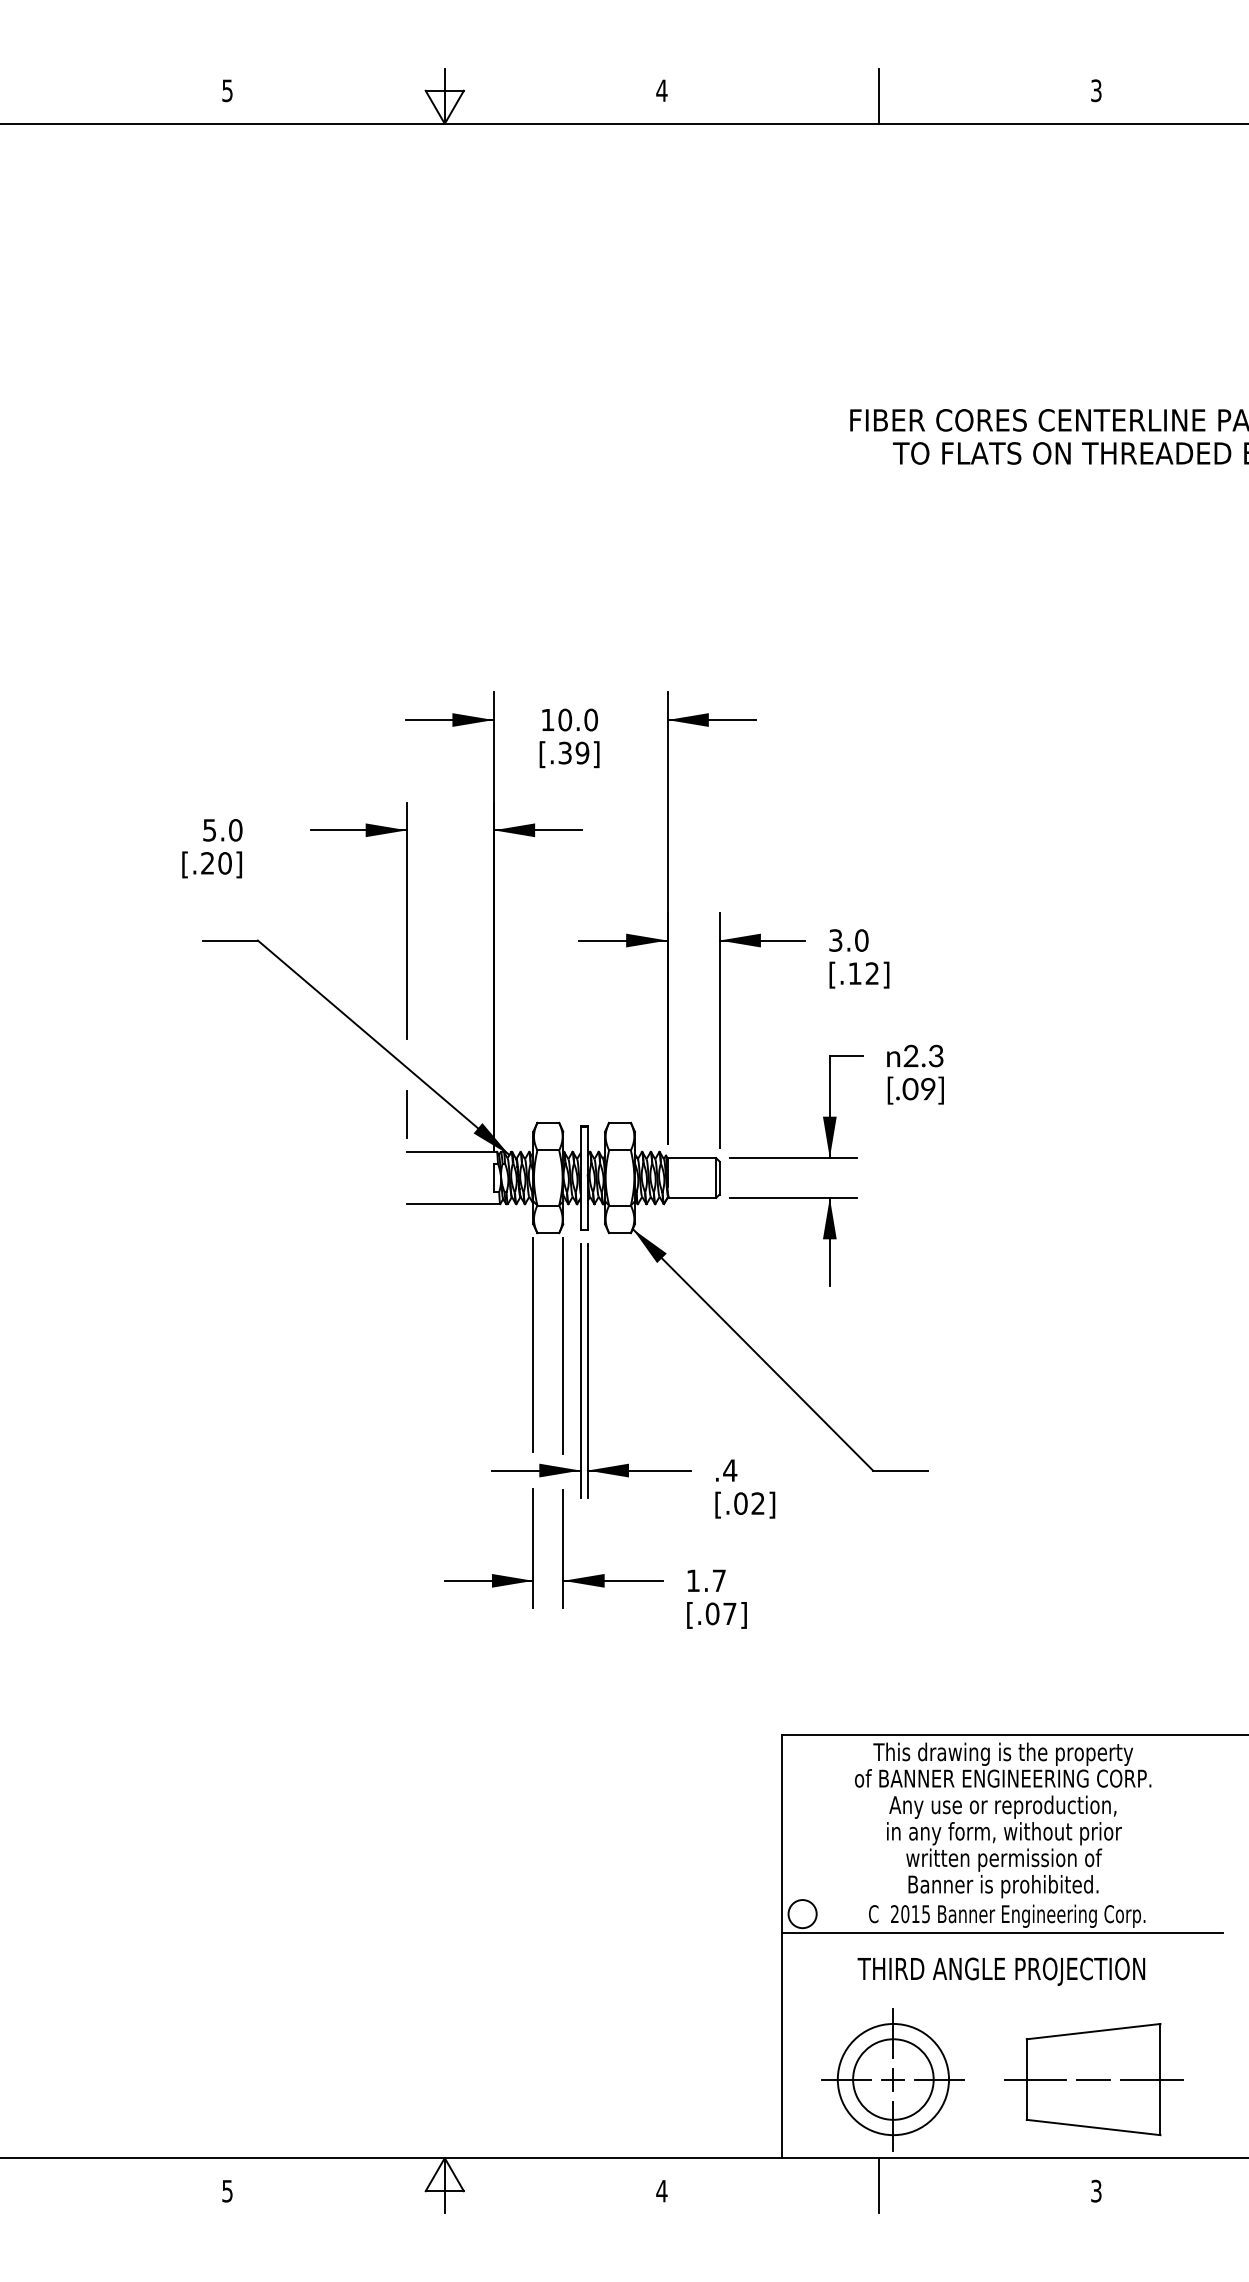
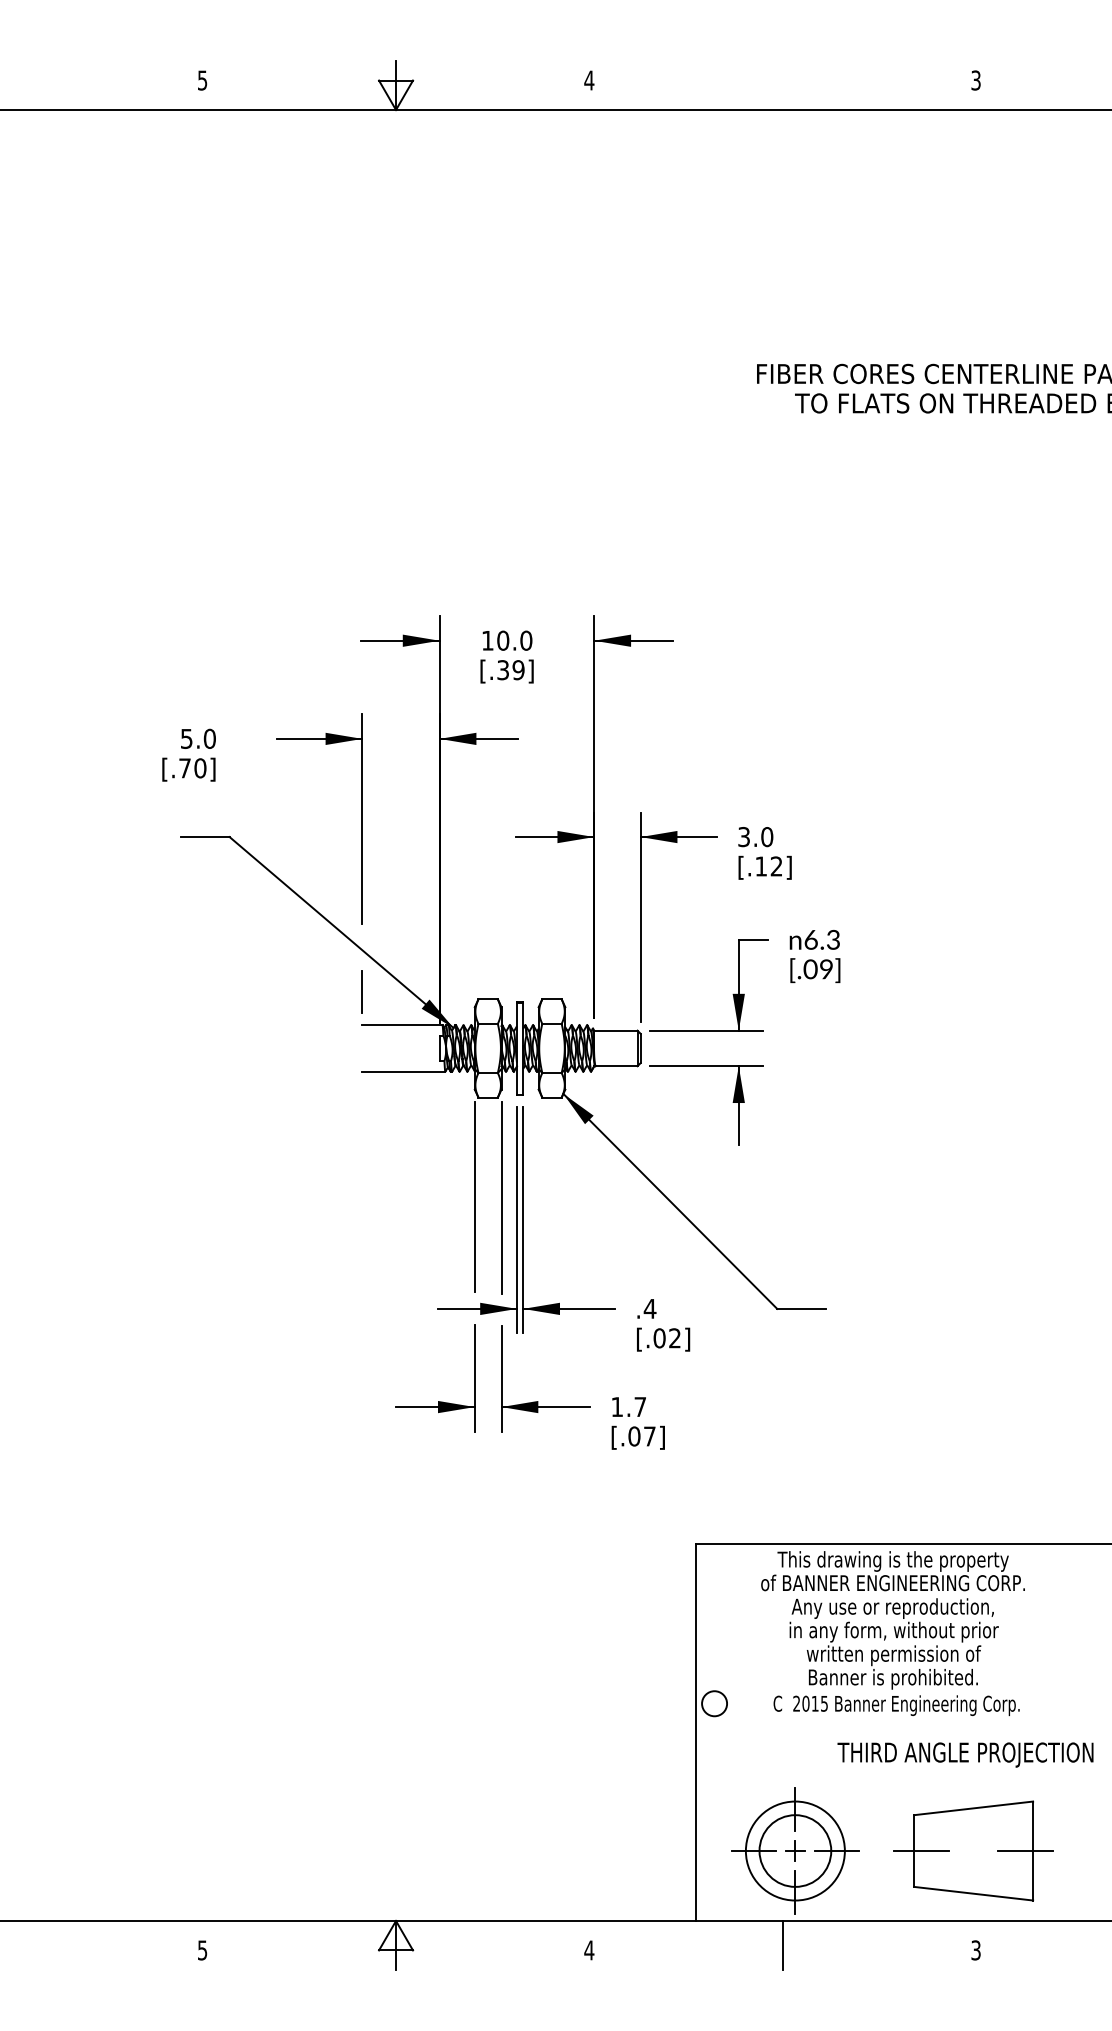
line: (878, 96) -> (782, 85), removed
text: (207, 863) -> (184, 768), [.20] -> [.70]
text: (910, 1055) -> (810, 939), 2.3 -> 6.3
line: (1002, 1932) -> (892, 1720), removed
text: (1001, 1971) -> (965, 1754), moved
line: (1093, 2080) -> (973, 1851), removed

